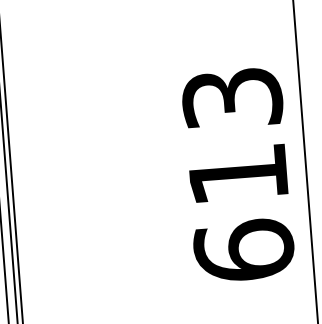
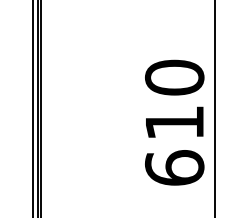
text: (232, 98) -> (174, 77), 613 -> 610

